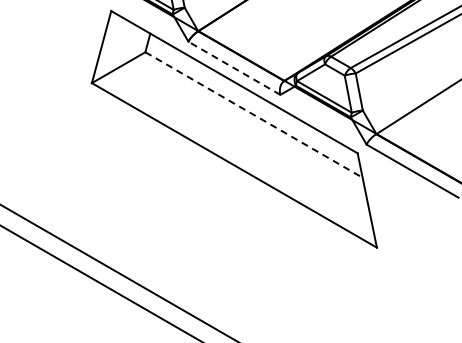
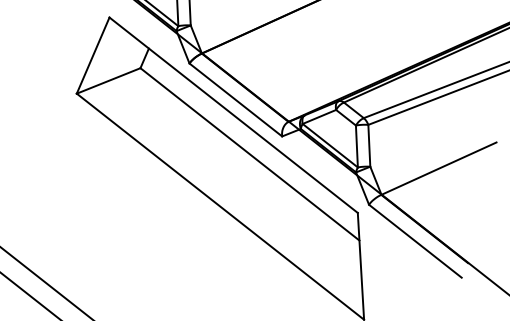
line: (234, 68) -> (235, 100), dashed -> solid
line: (254, 115) -> (250, 155), dashed -> solid

